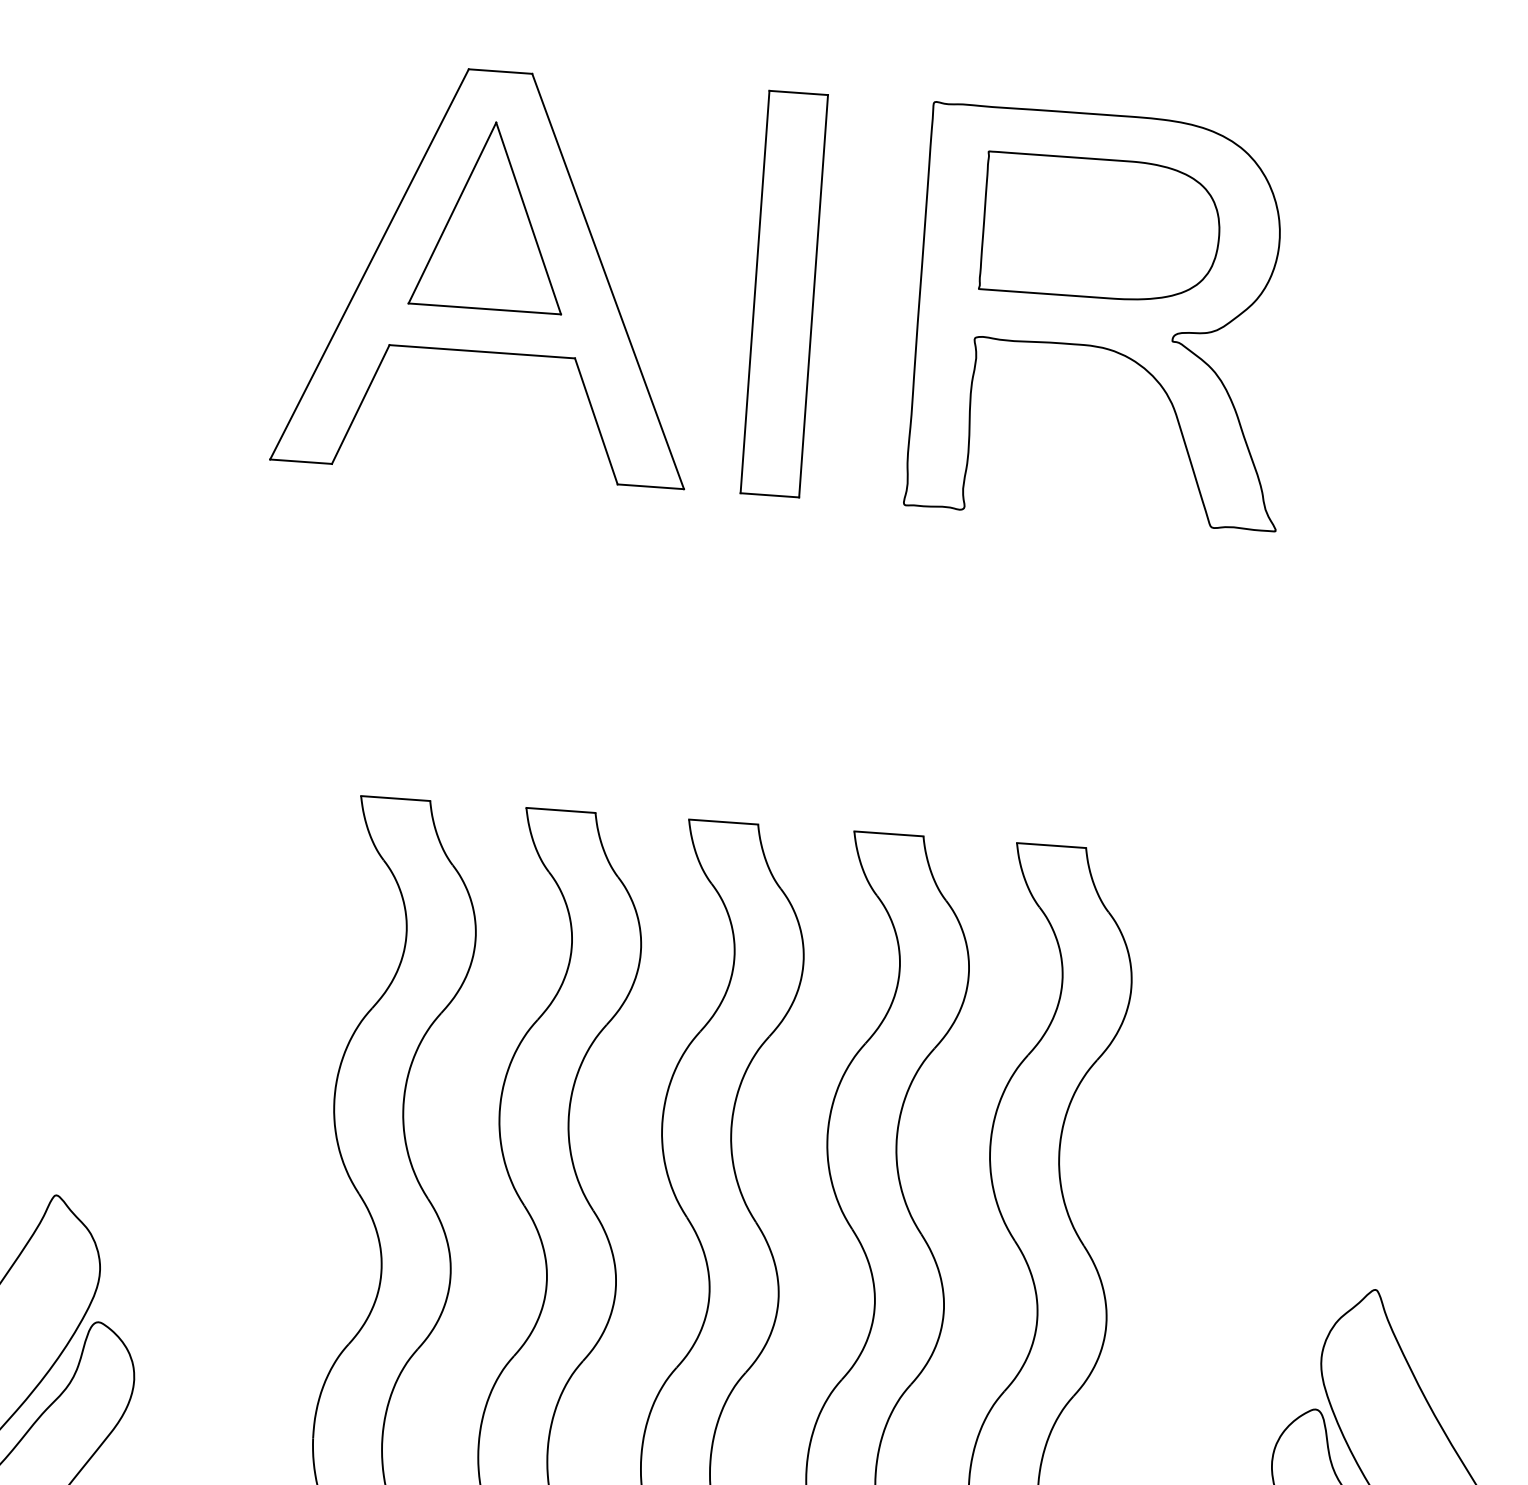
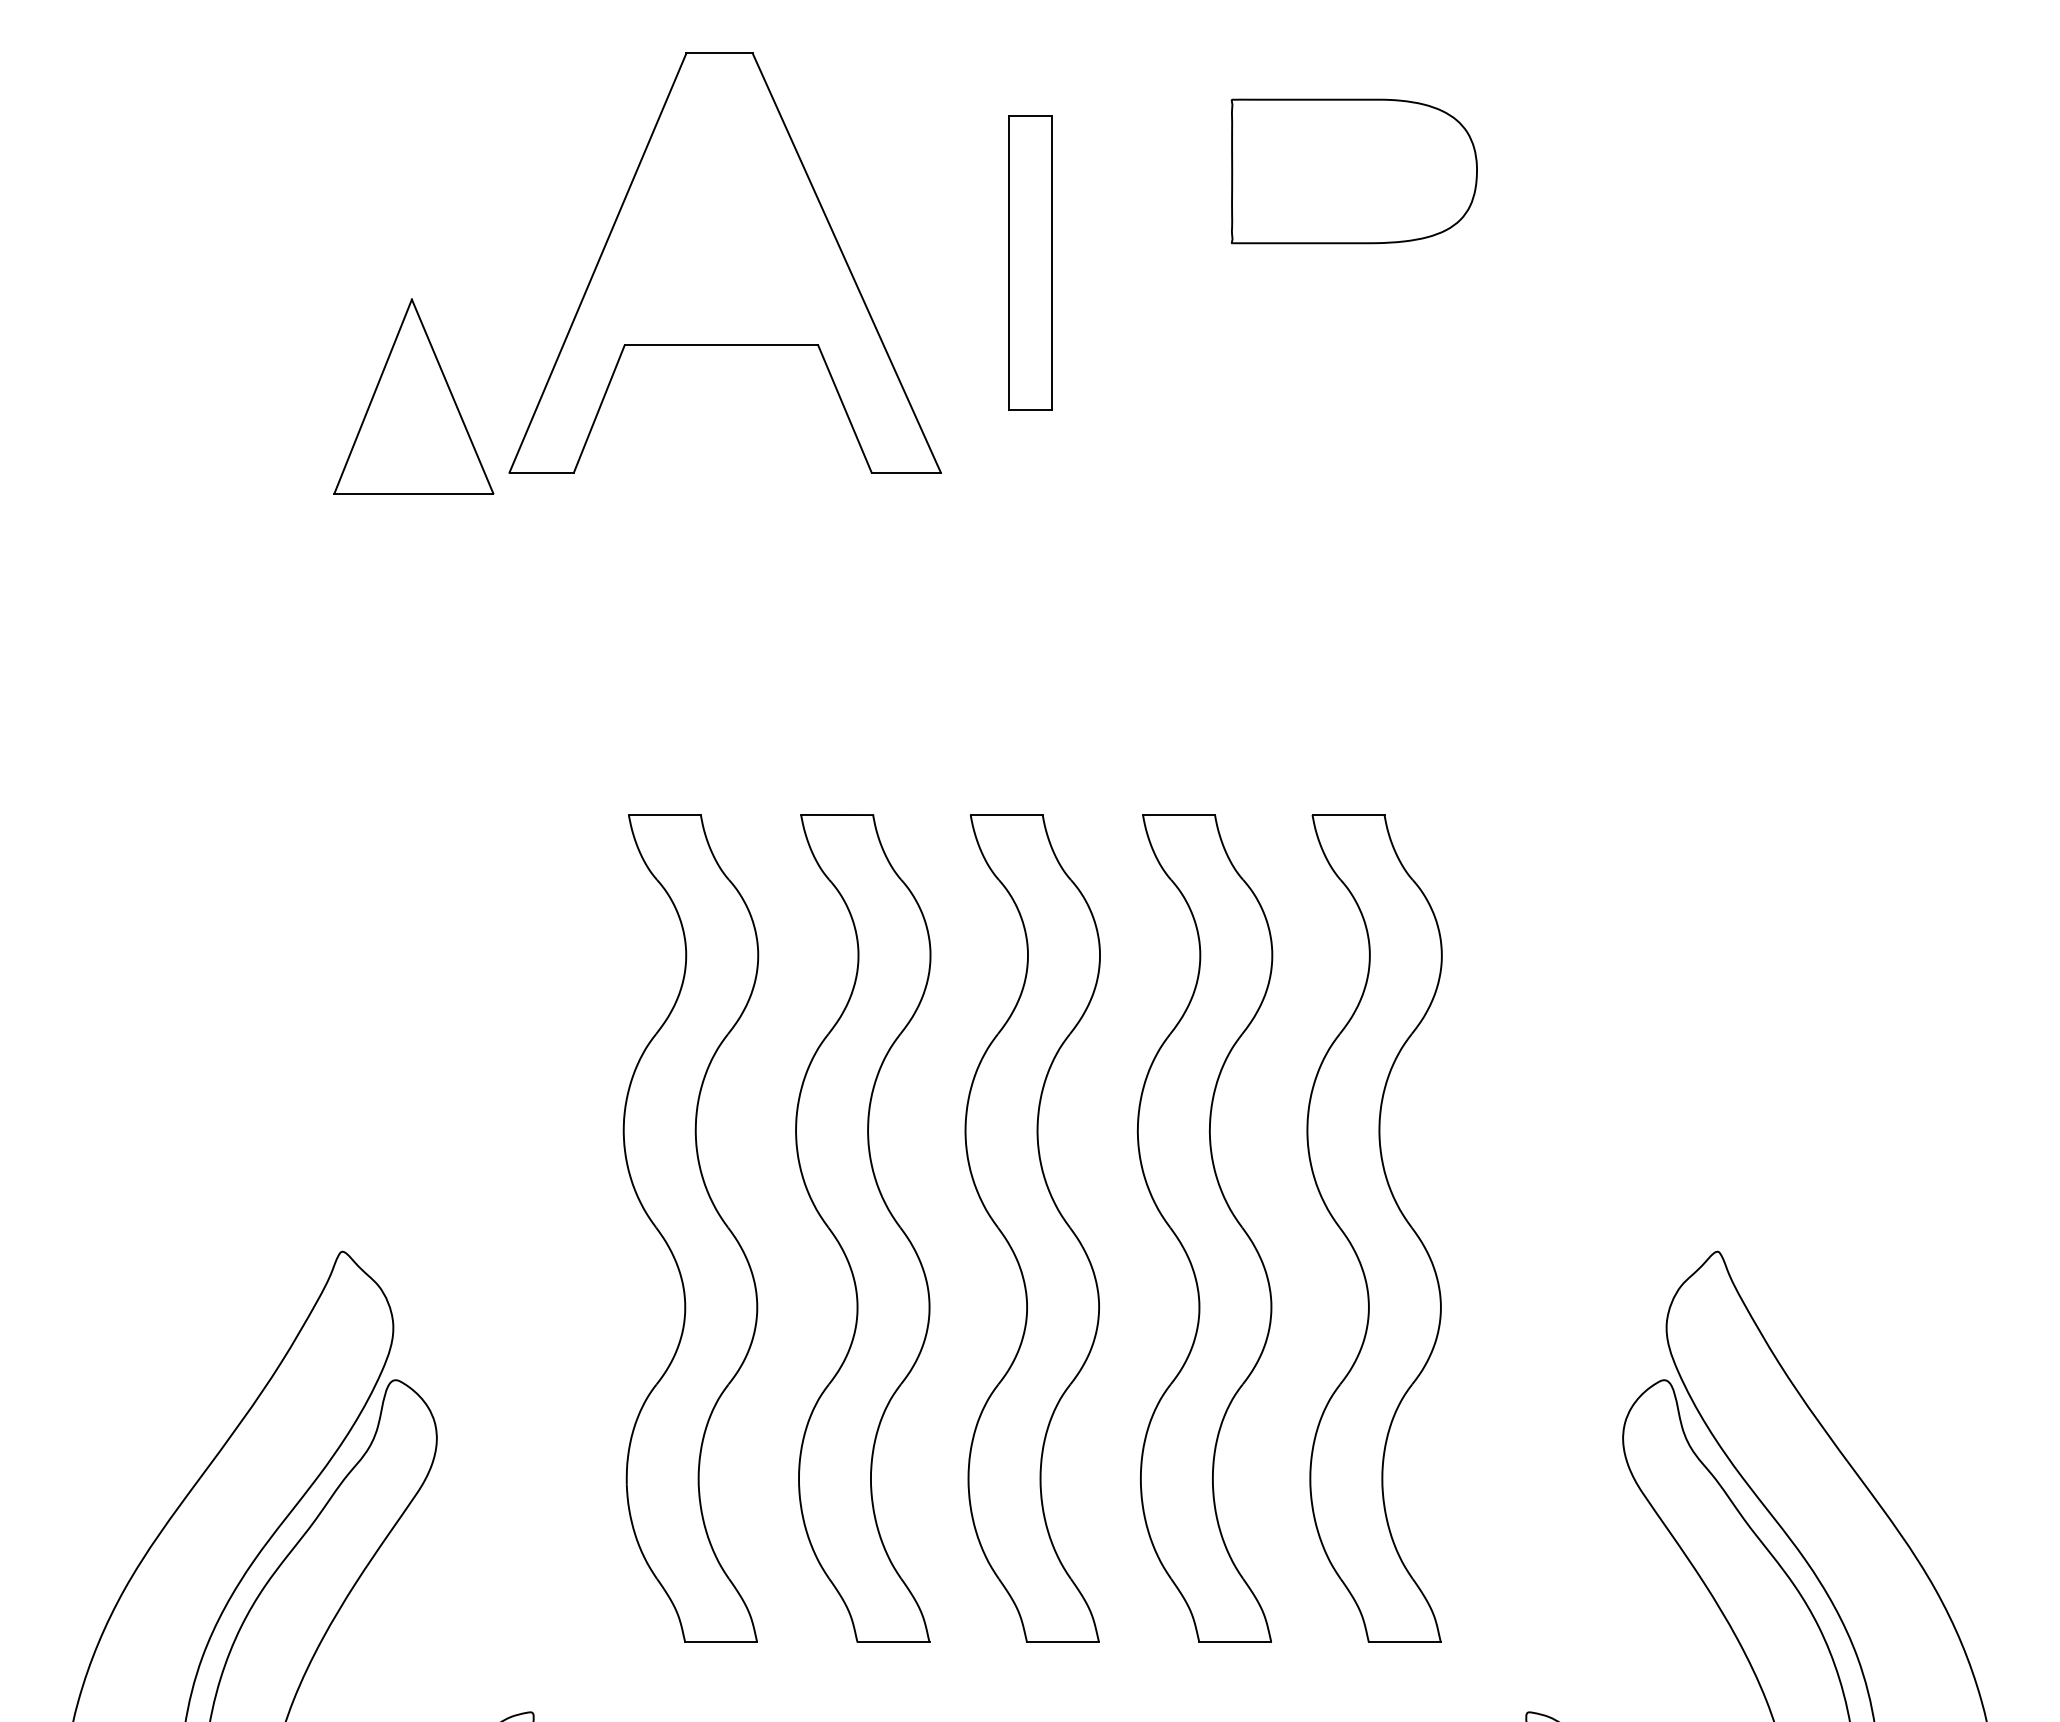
part: (491, 215) -> (413, 396), moved
part: (784, 293) -> (1030, 262), size x0.7
part: (1103, 316) -> (1363, 262), removed

